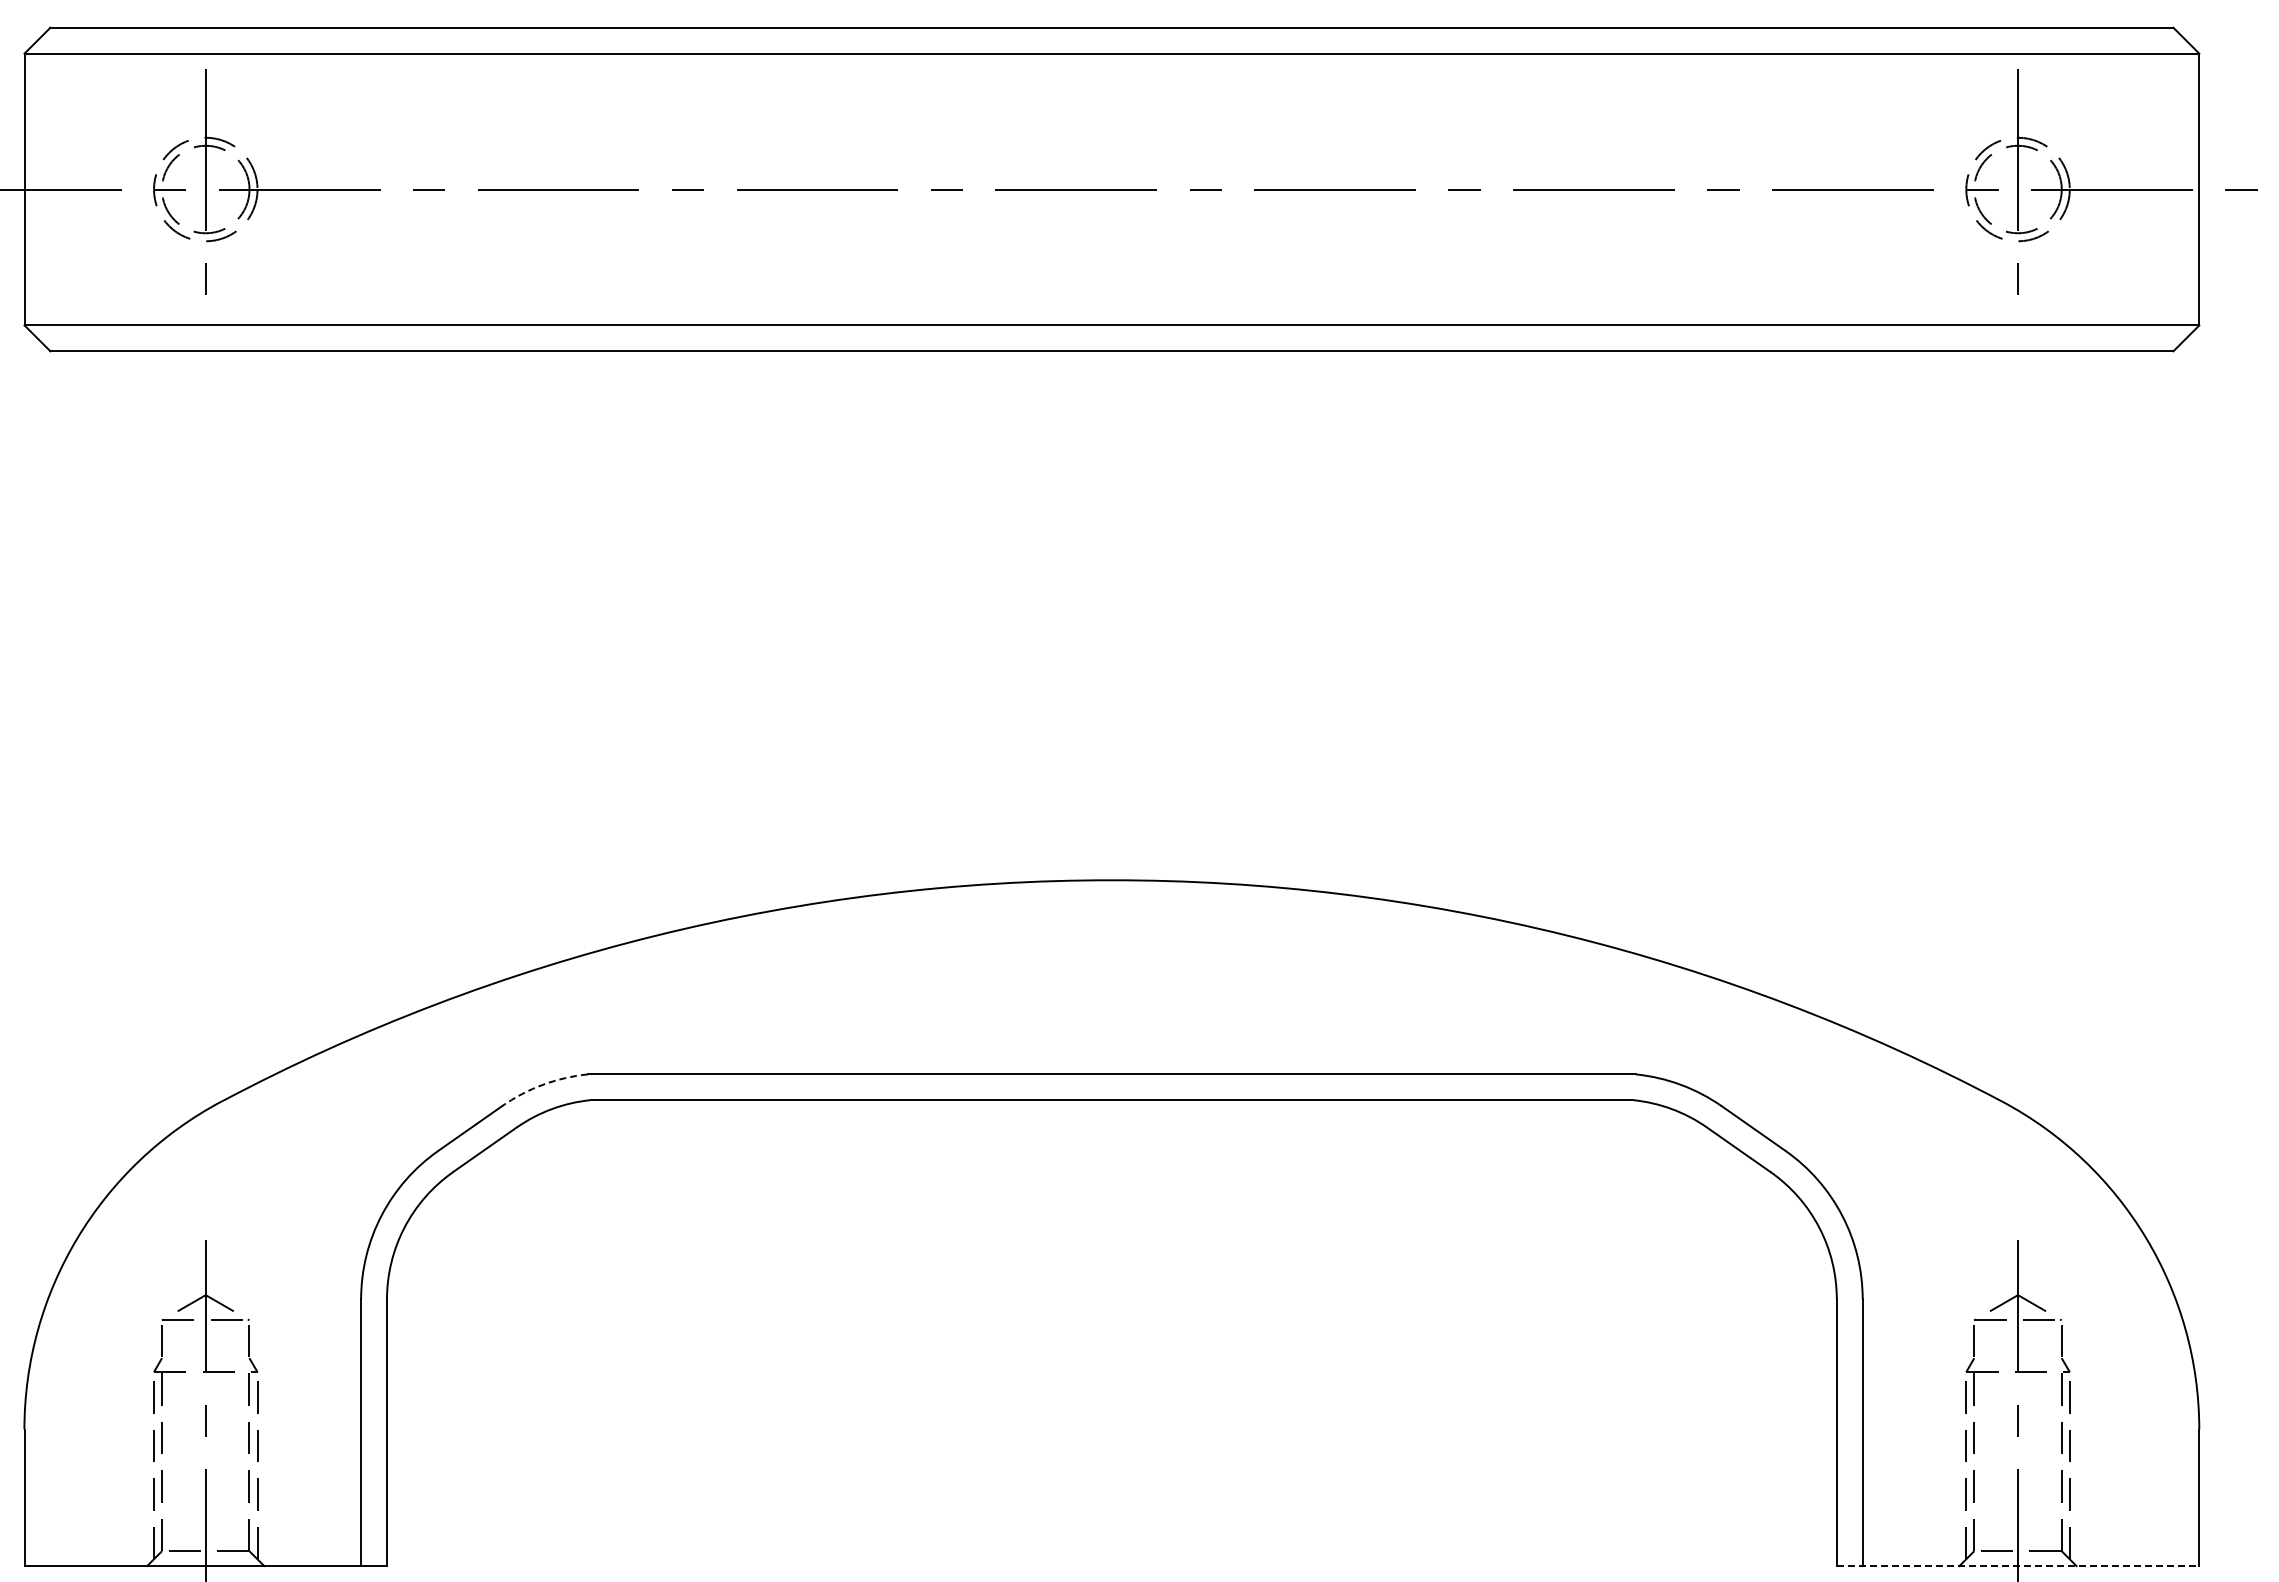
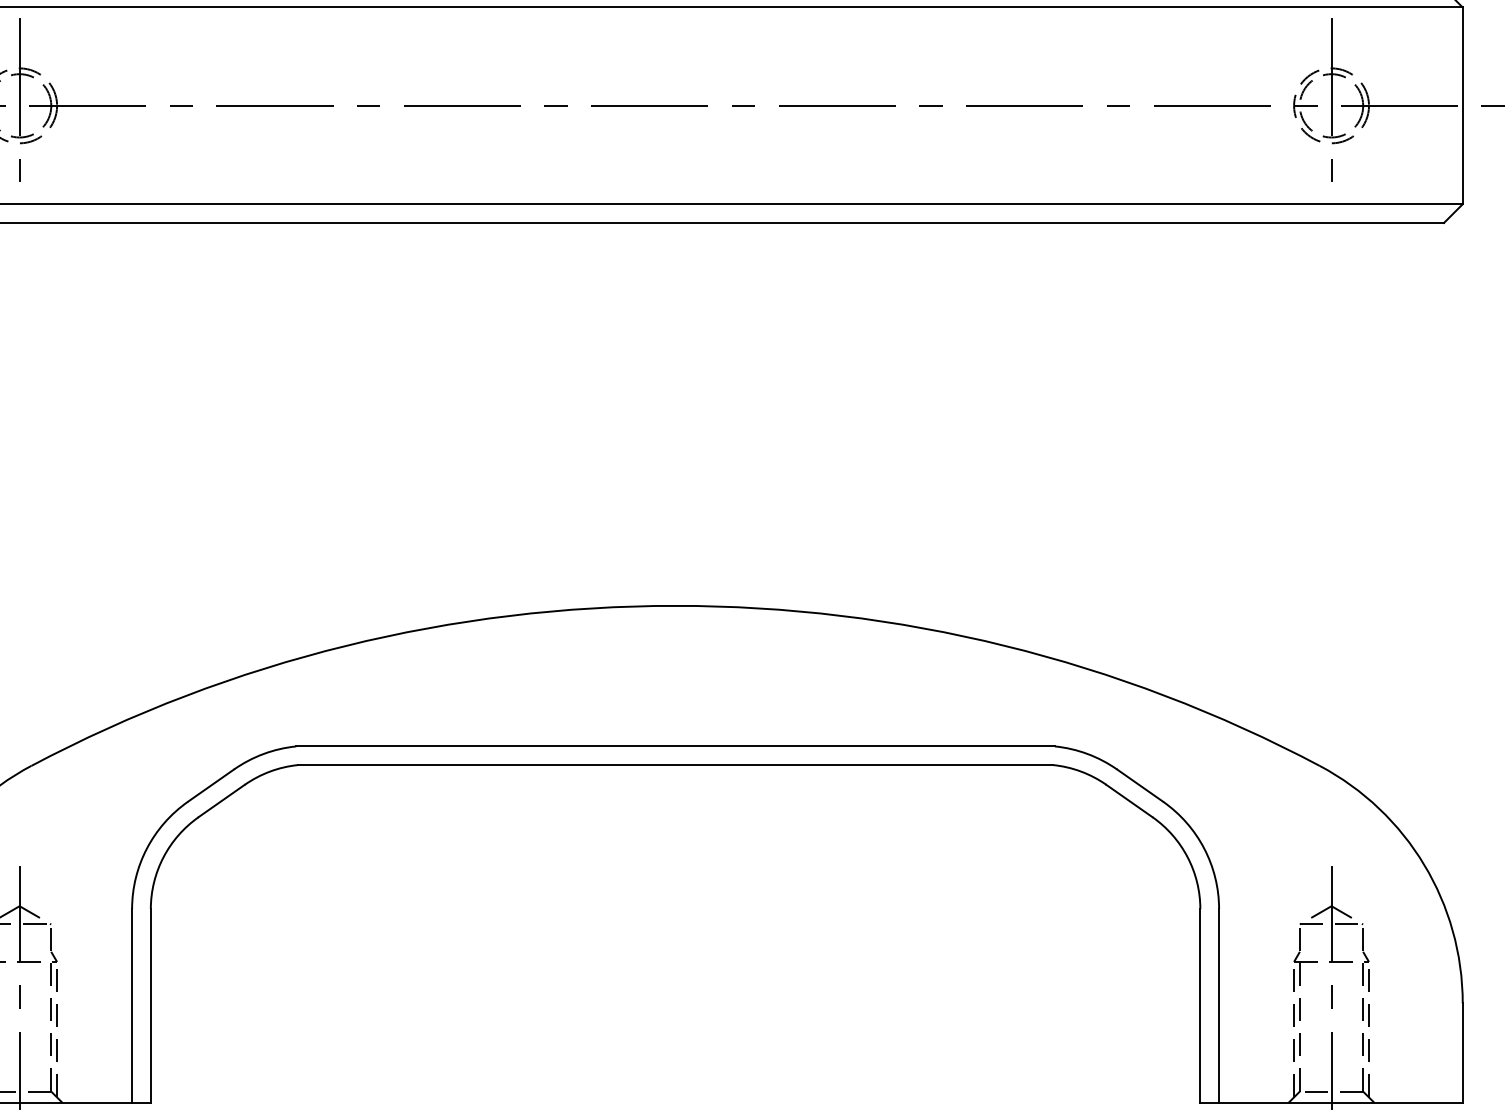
arc: (542, 1084) -> (263, 753), dashed -> solid
line: (2018, 1566) -> (1331, 1102), dashed -> solid

